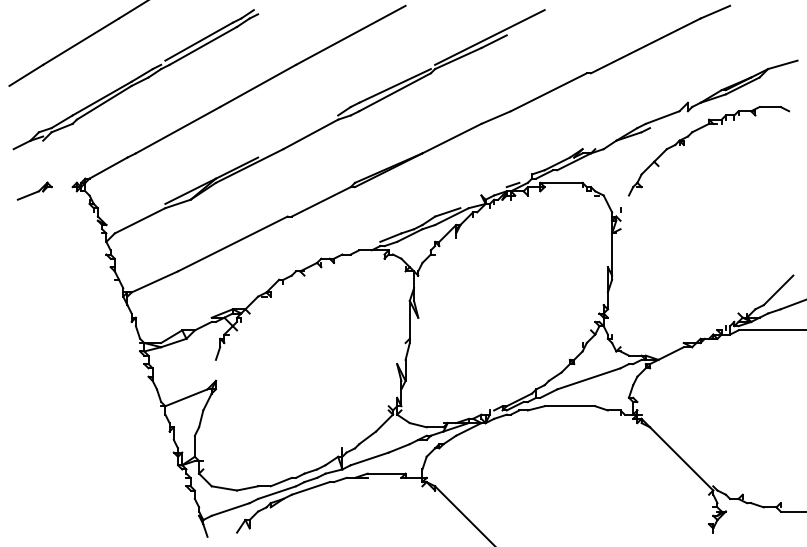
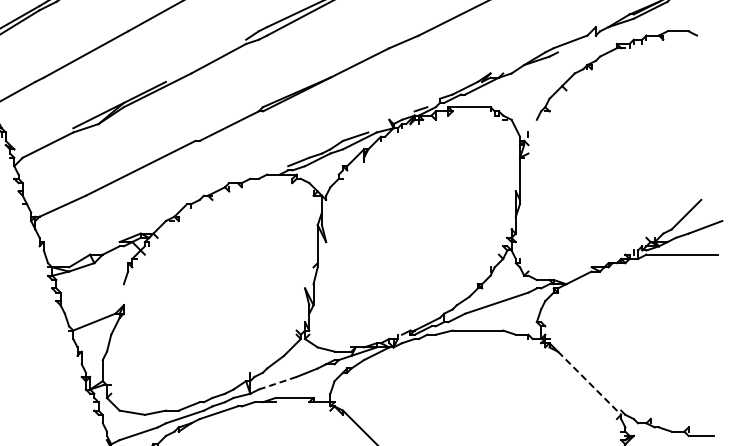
line: (369, 458) -> (277, 382), solid -> dashed
line: (681, 458) -> (589, 382), solid -> dashed

